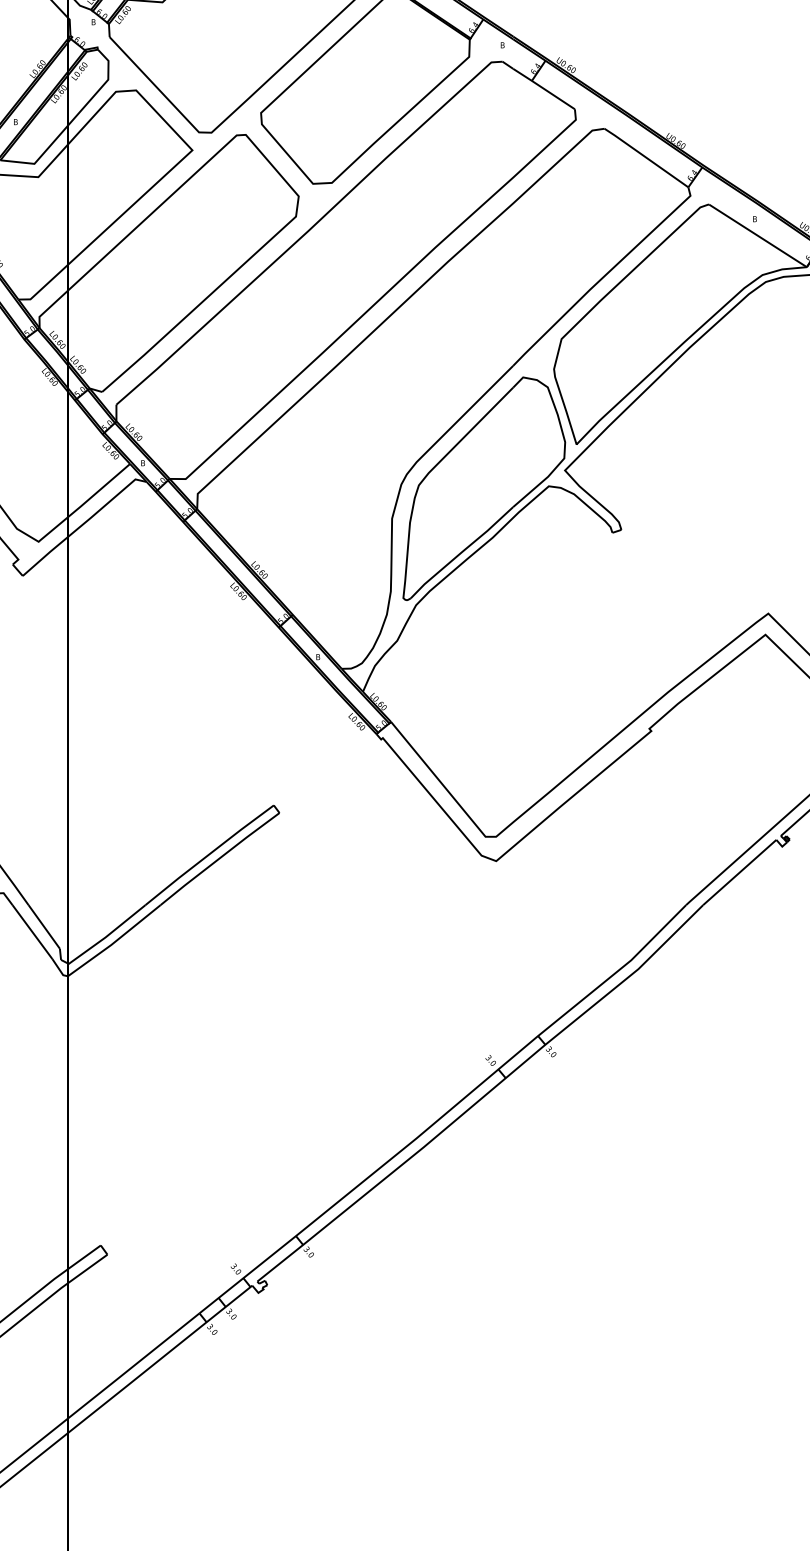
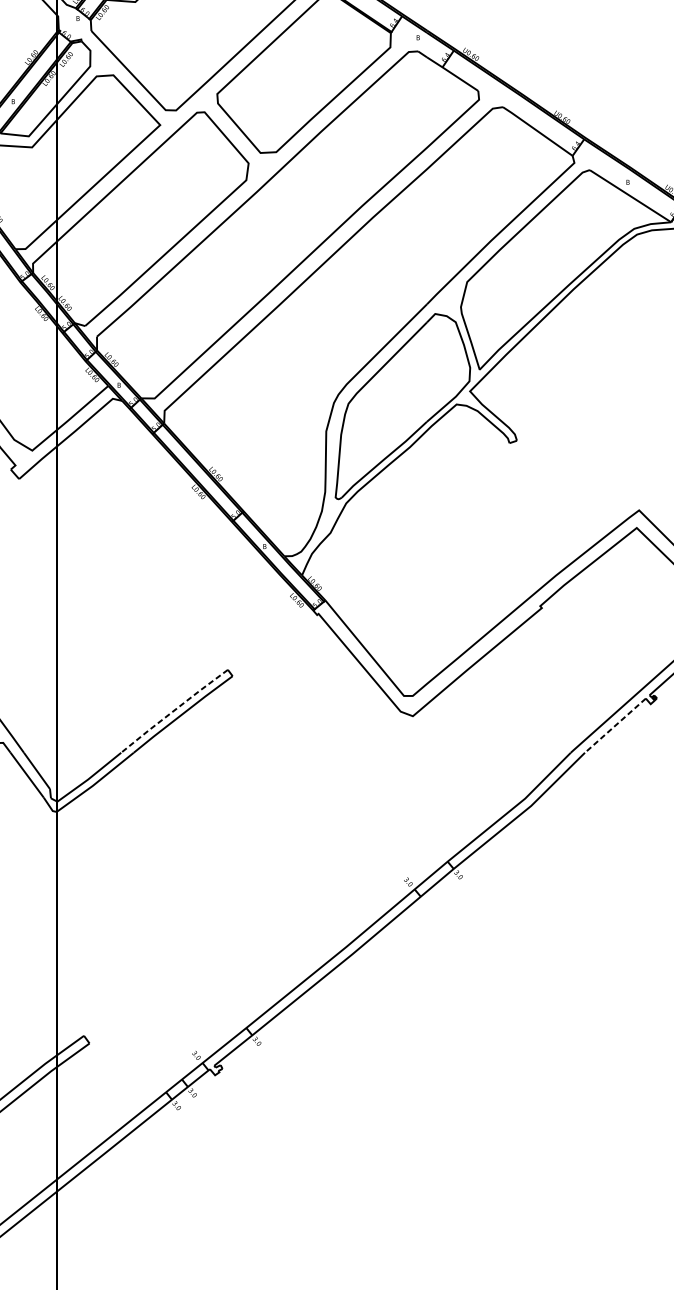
line: (208, 854) -> (173, 710), solid -> dashed
line: (739, 872) -> (615, 725), solid -> dashed

